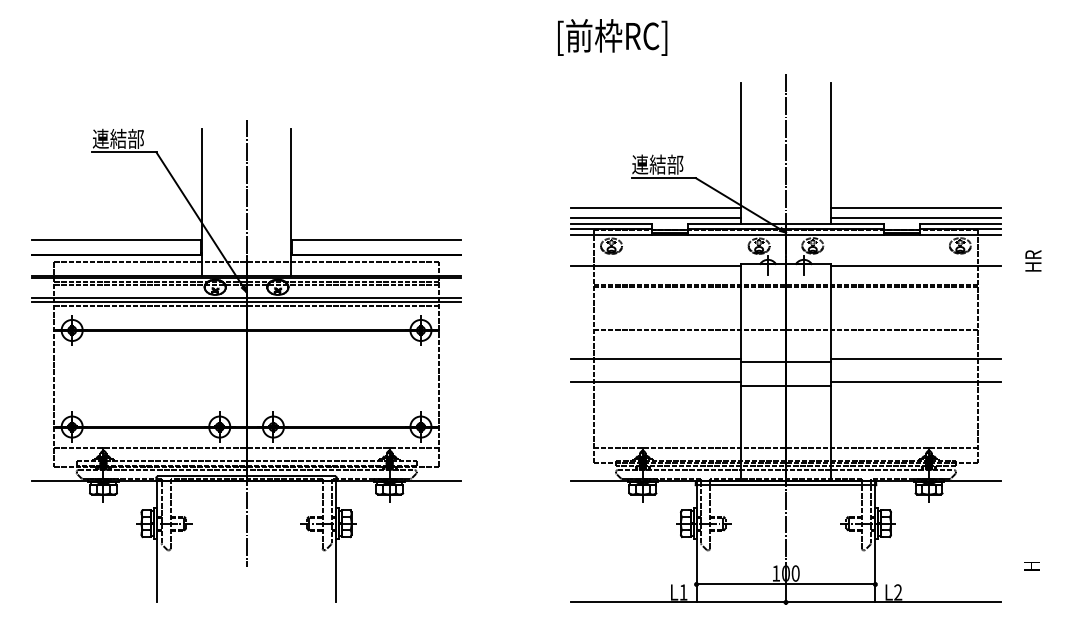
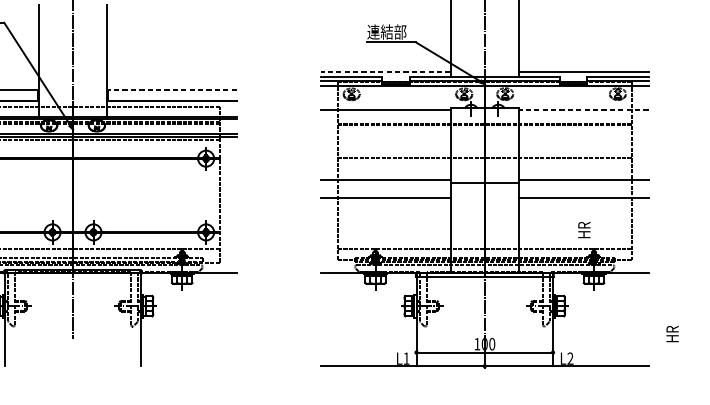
line: (656, 207) -> (385, 64), removed
line: (915, 207) -> (583, 64), removed
line: (656, 217) -> (385, 72), solid -> dashed
line: (376, 240) -> (172, 89), solid -> dashed
text: (1033, 260) -> (584, 229), moved
line: (915, 266) -> (583, 109), solid -> dashed
line: (785, 386) -> (484, 201), removed
text: (1031, 559) -> (672, 333), H -> HR

